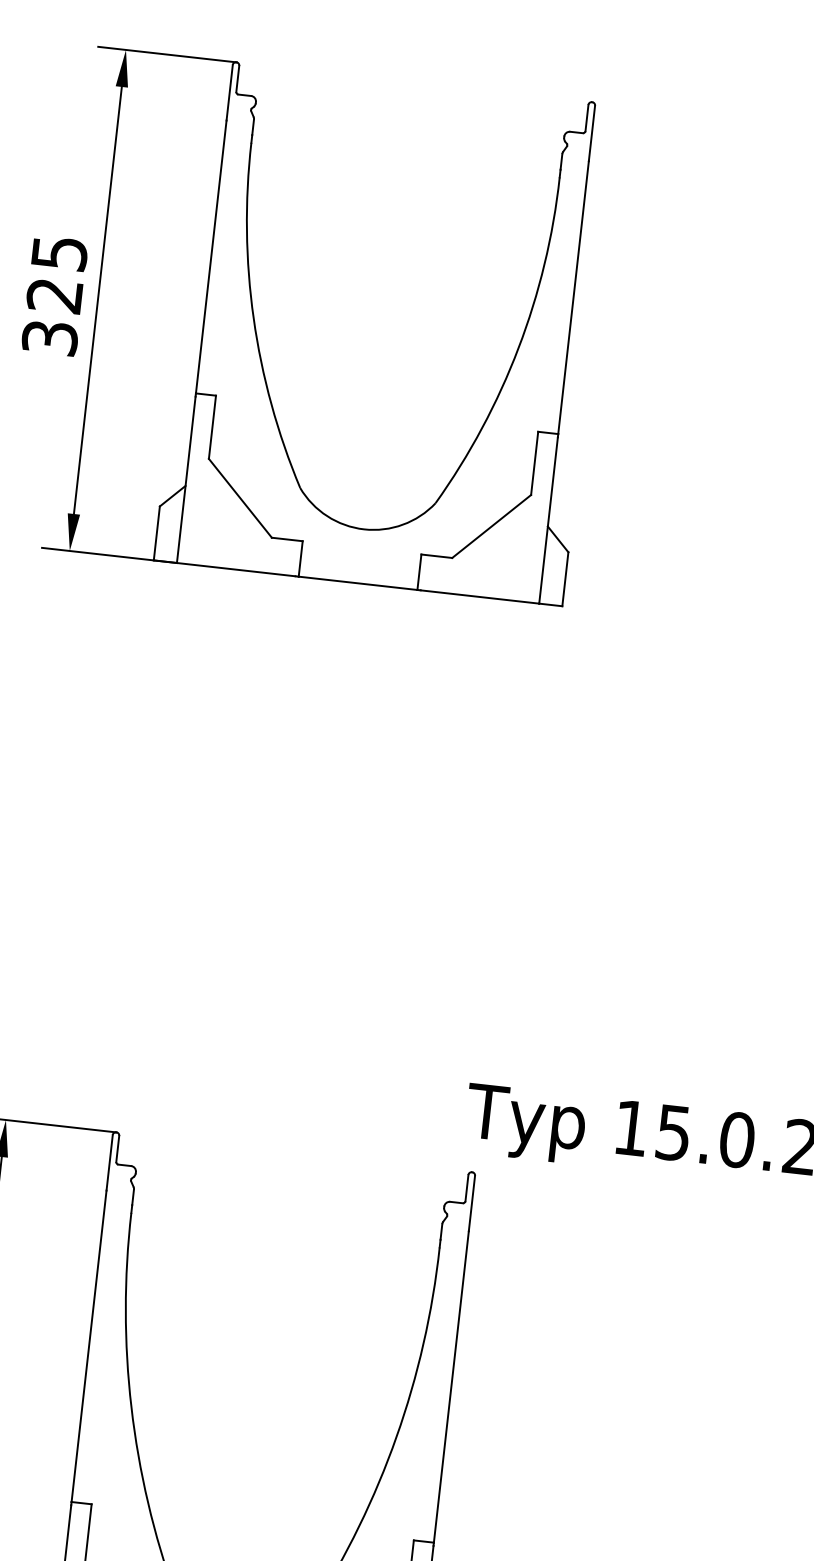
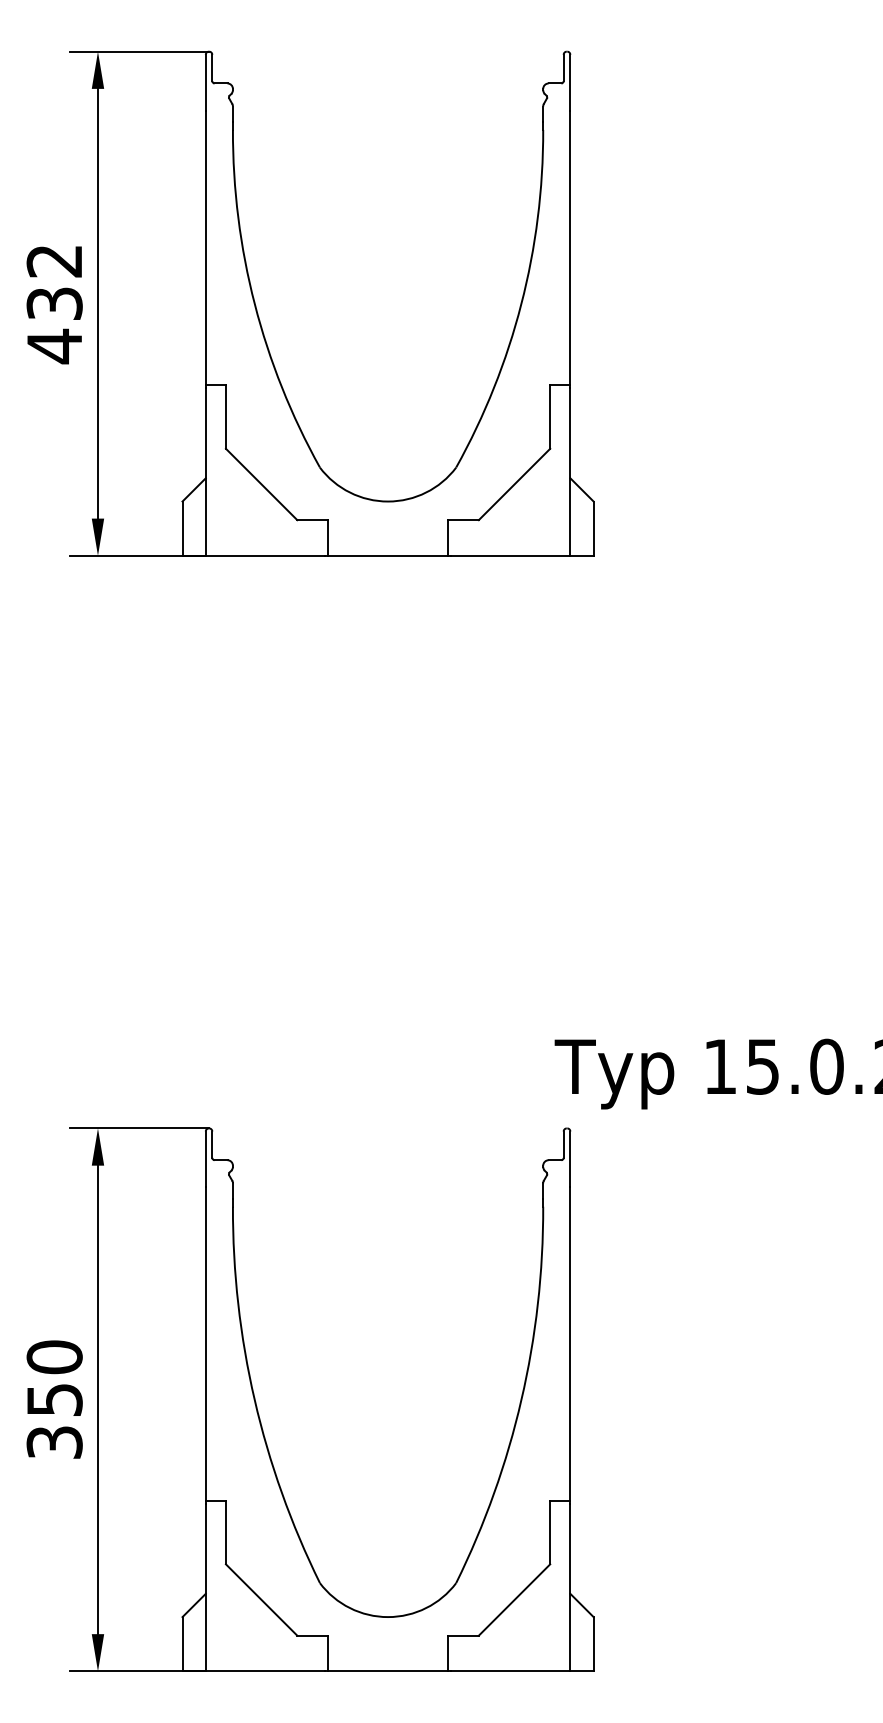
text: (54, 296) -> (54, 304), 325 -> 432

